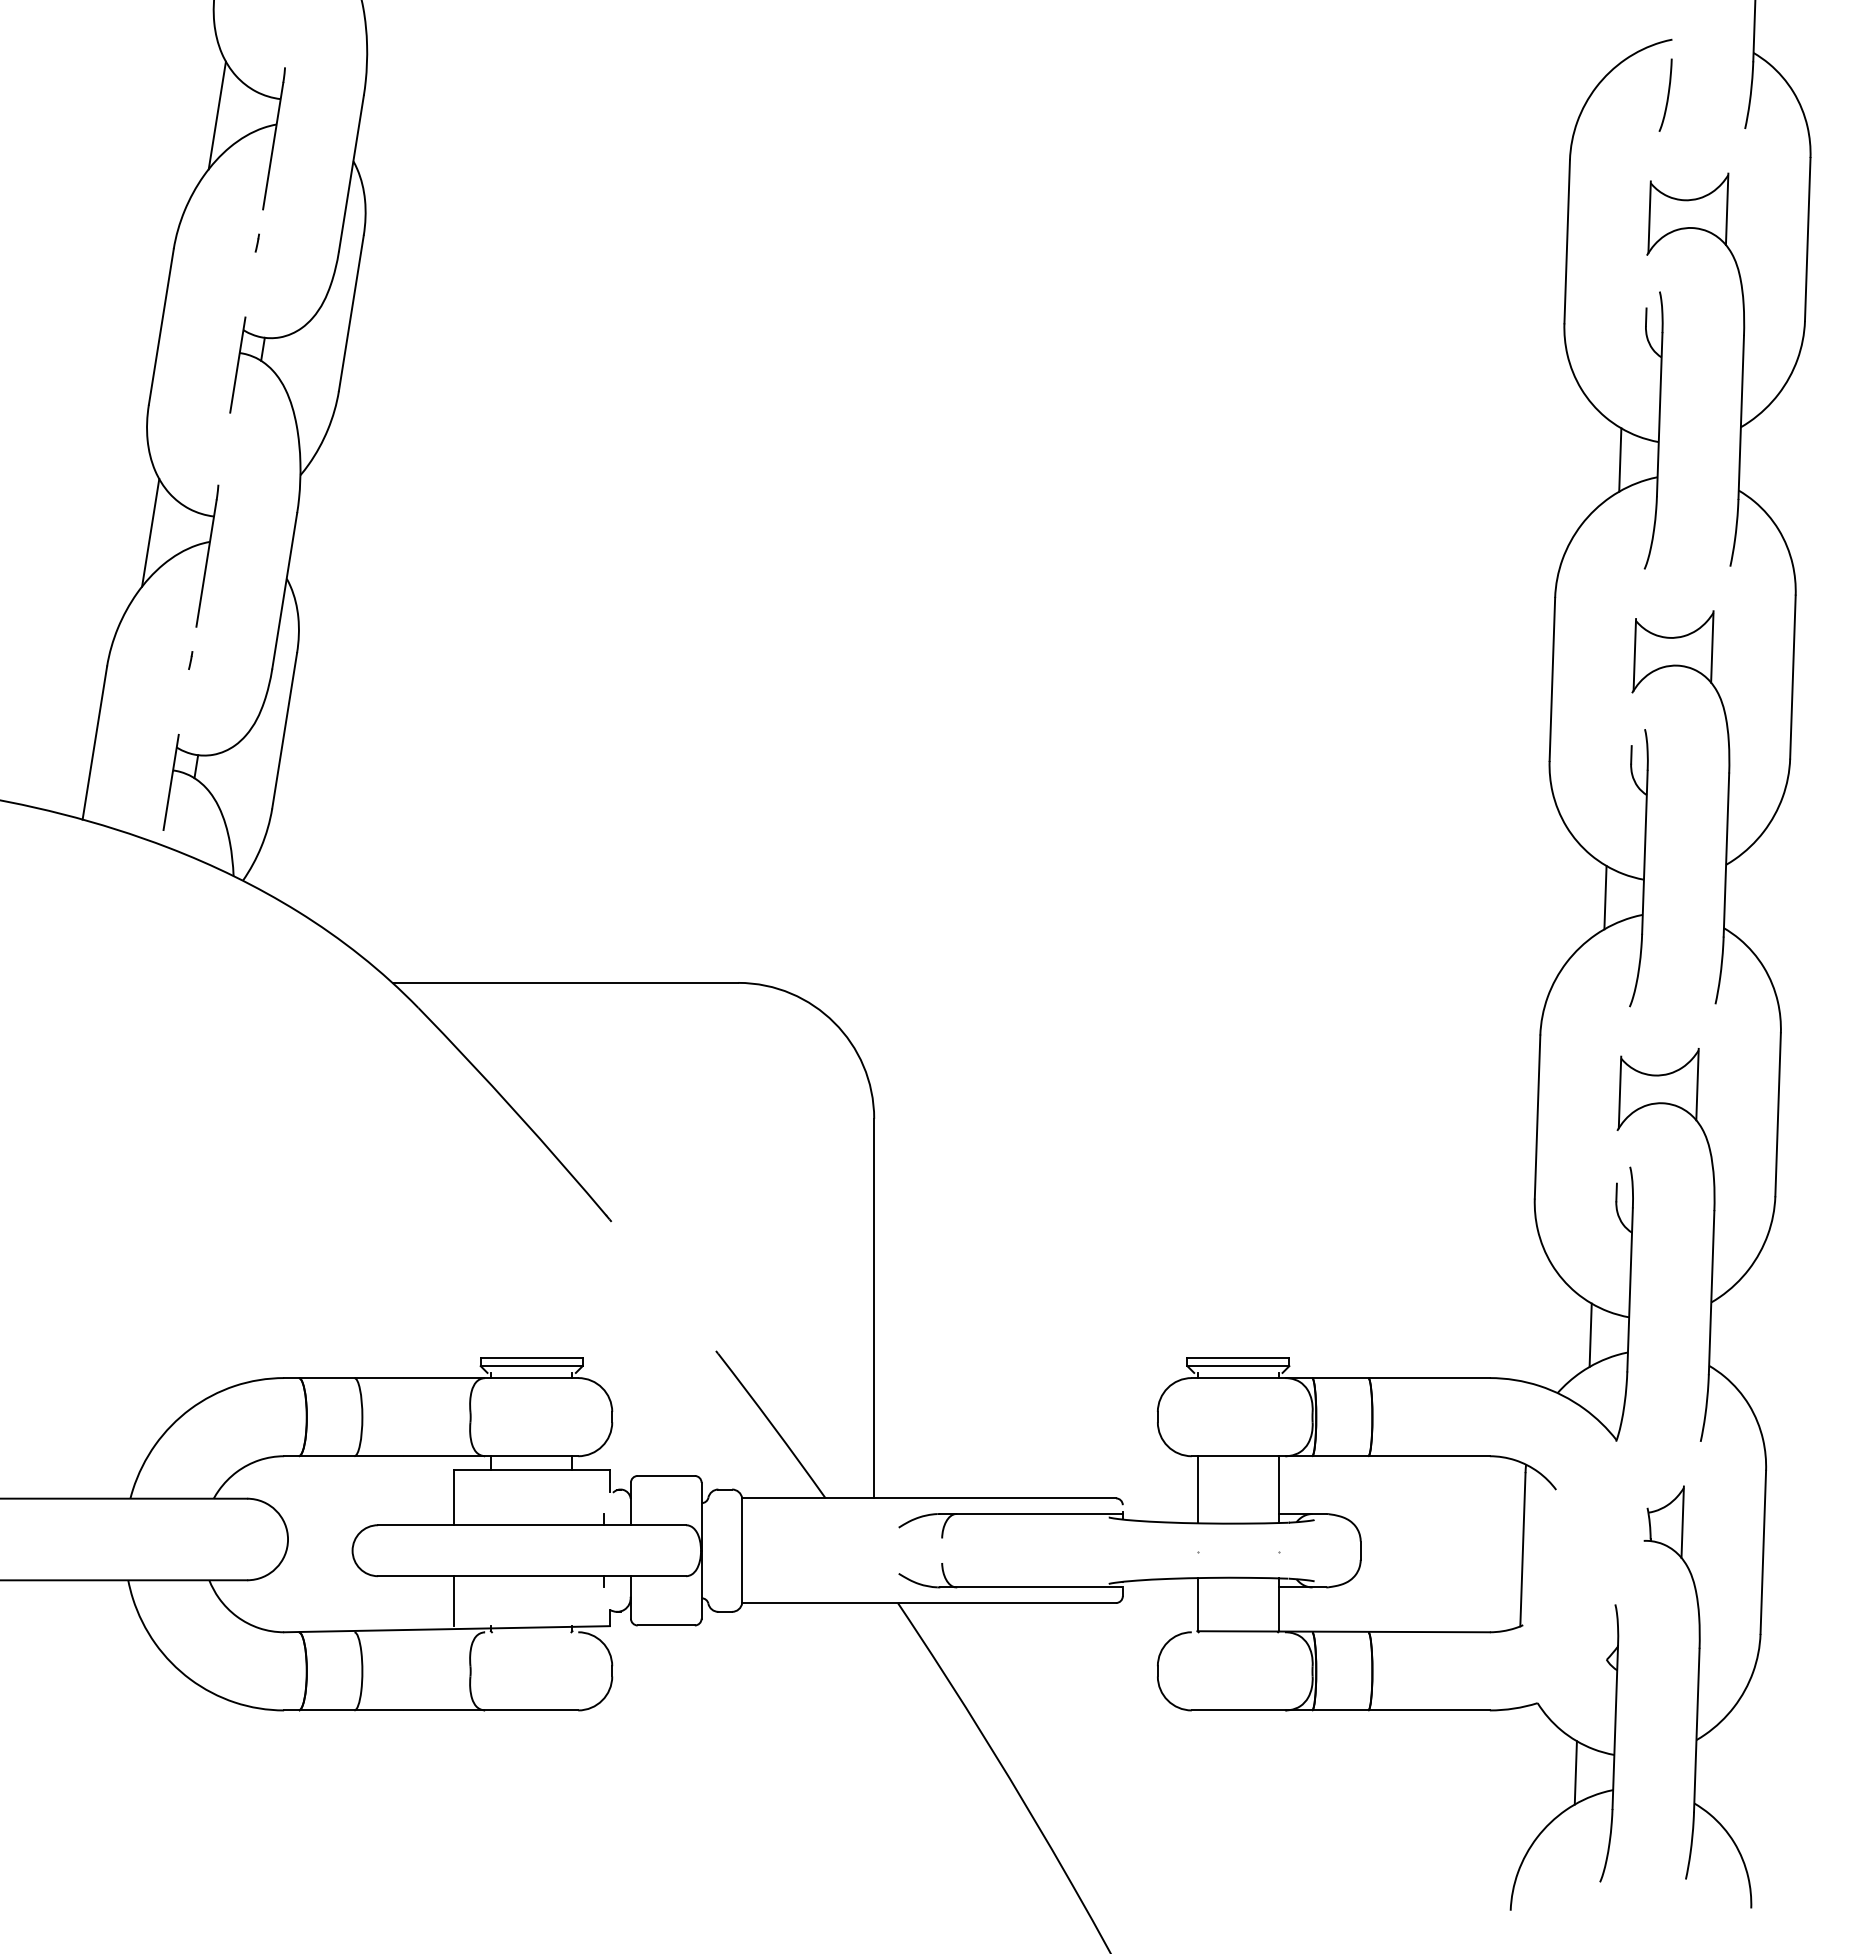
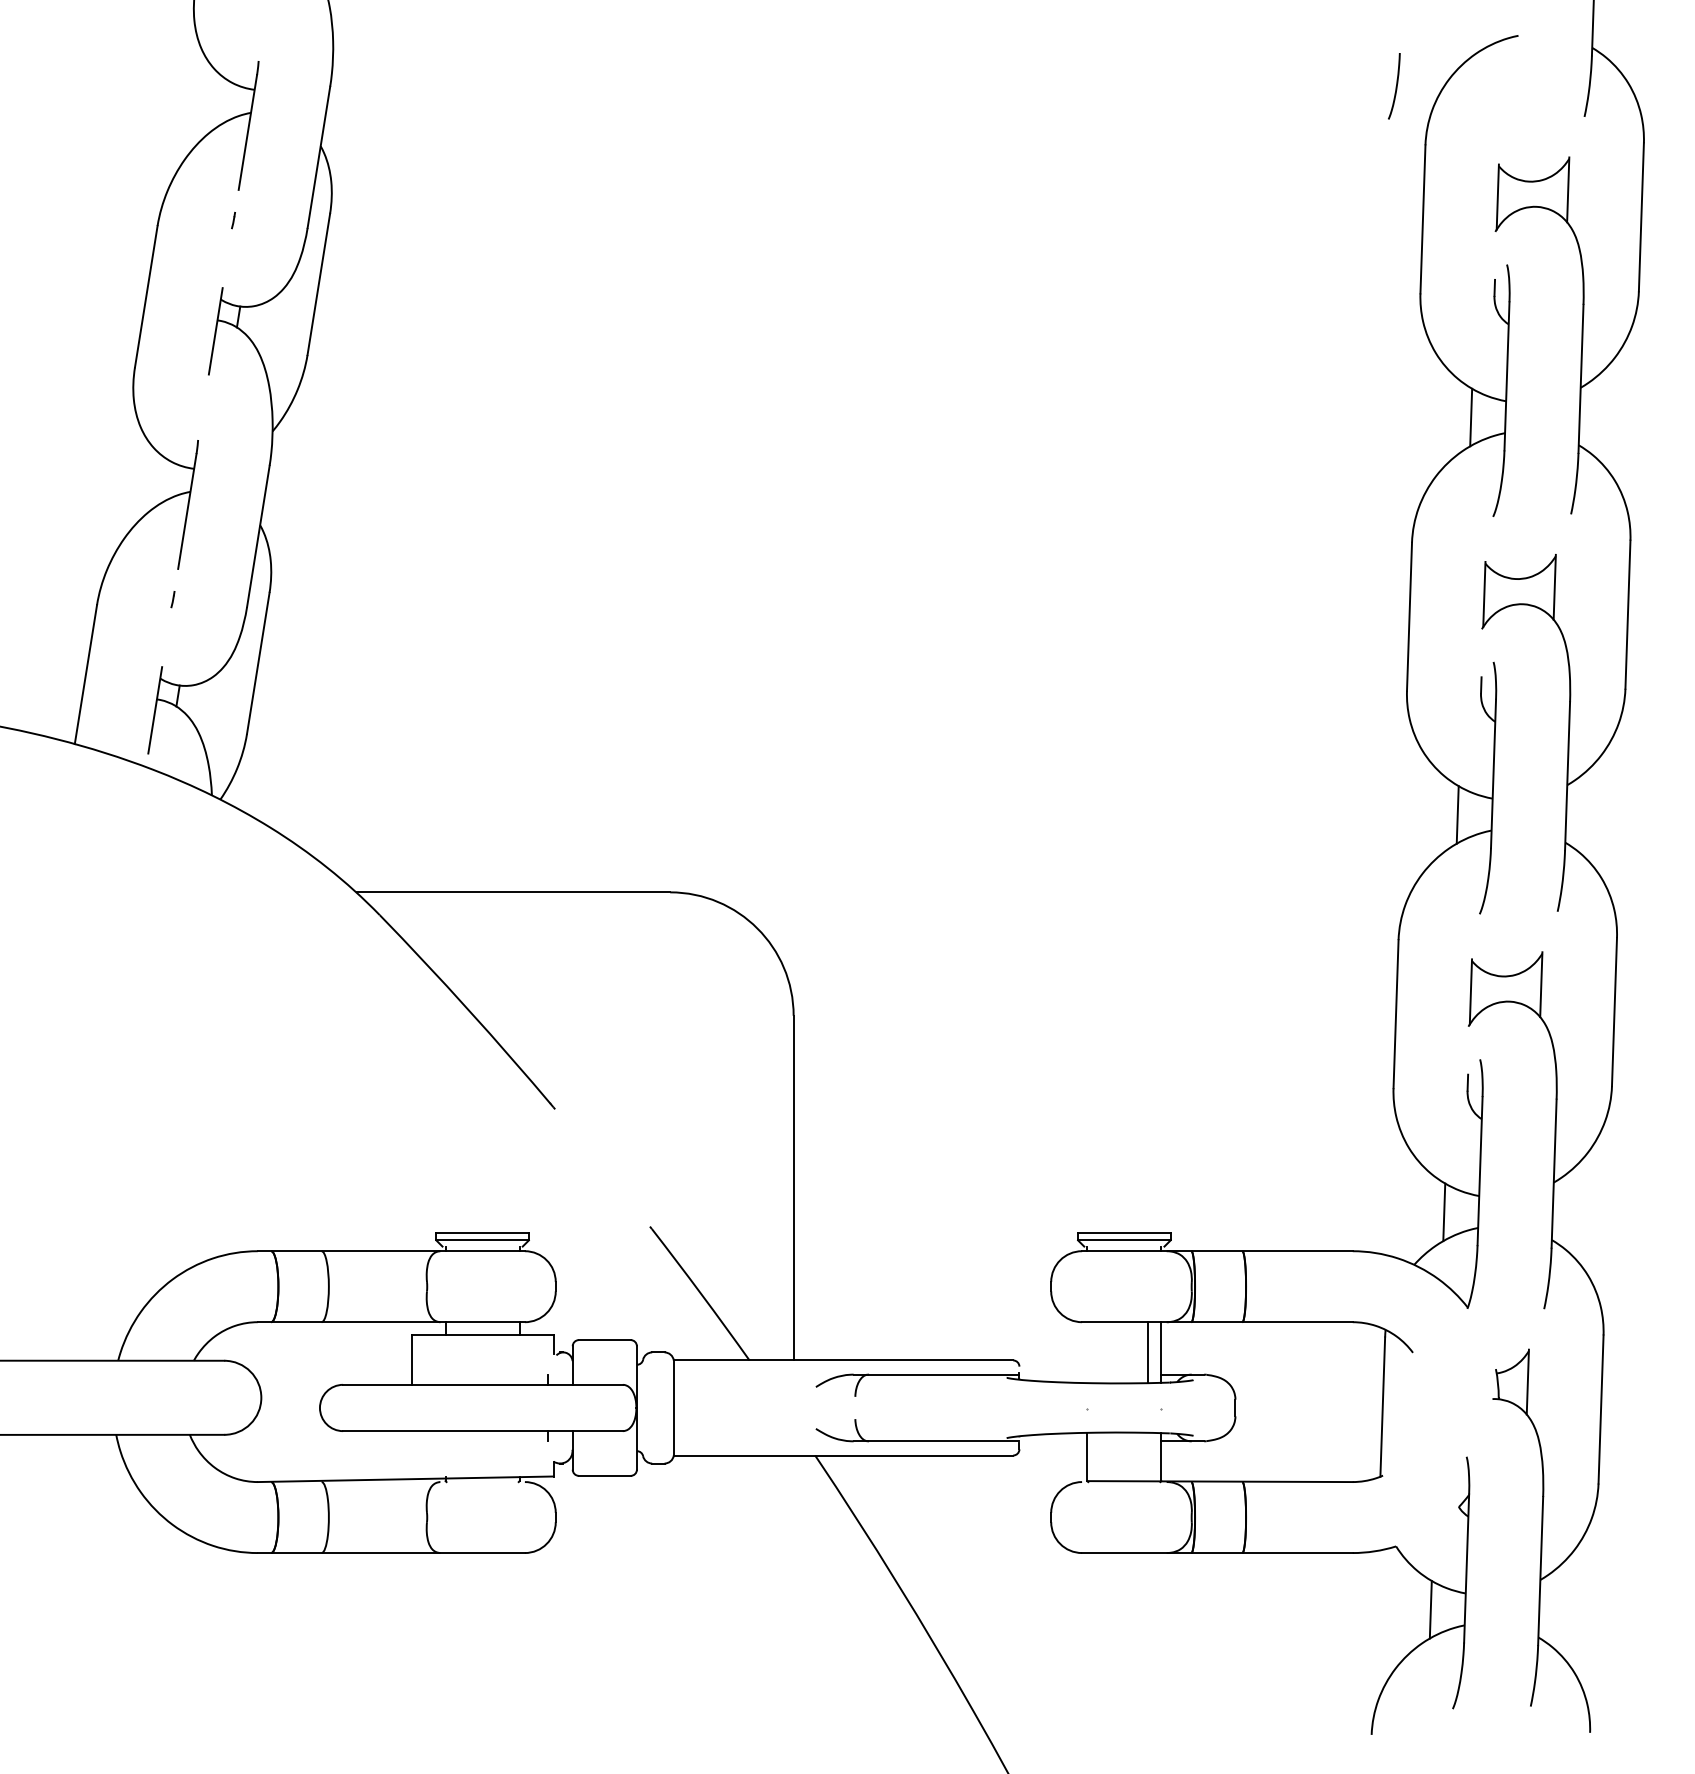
curve: (1667, 94) -> (1395, 85), moved
line: (216, 115) -> (196, 104), removed
line: (150, 532) -> (136, 483), removed
line: (1197, 1489) -> (1148, 1352), moved
line: (453, 1601) -> (411, 1454), removed

